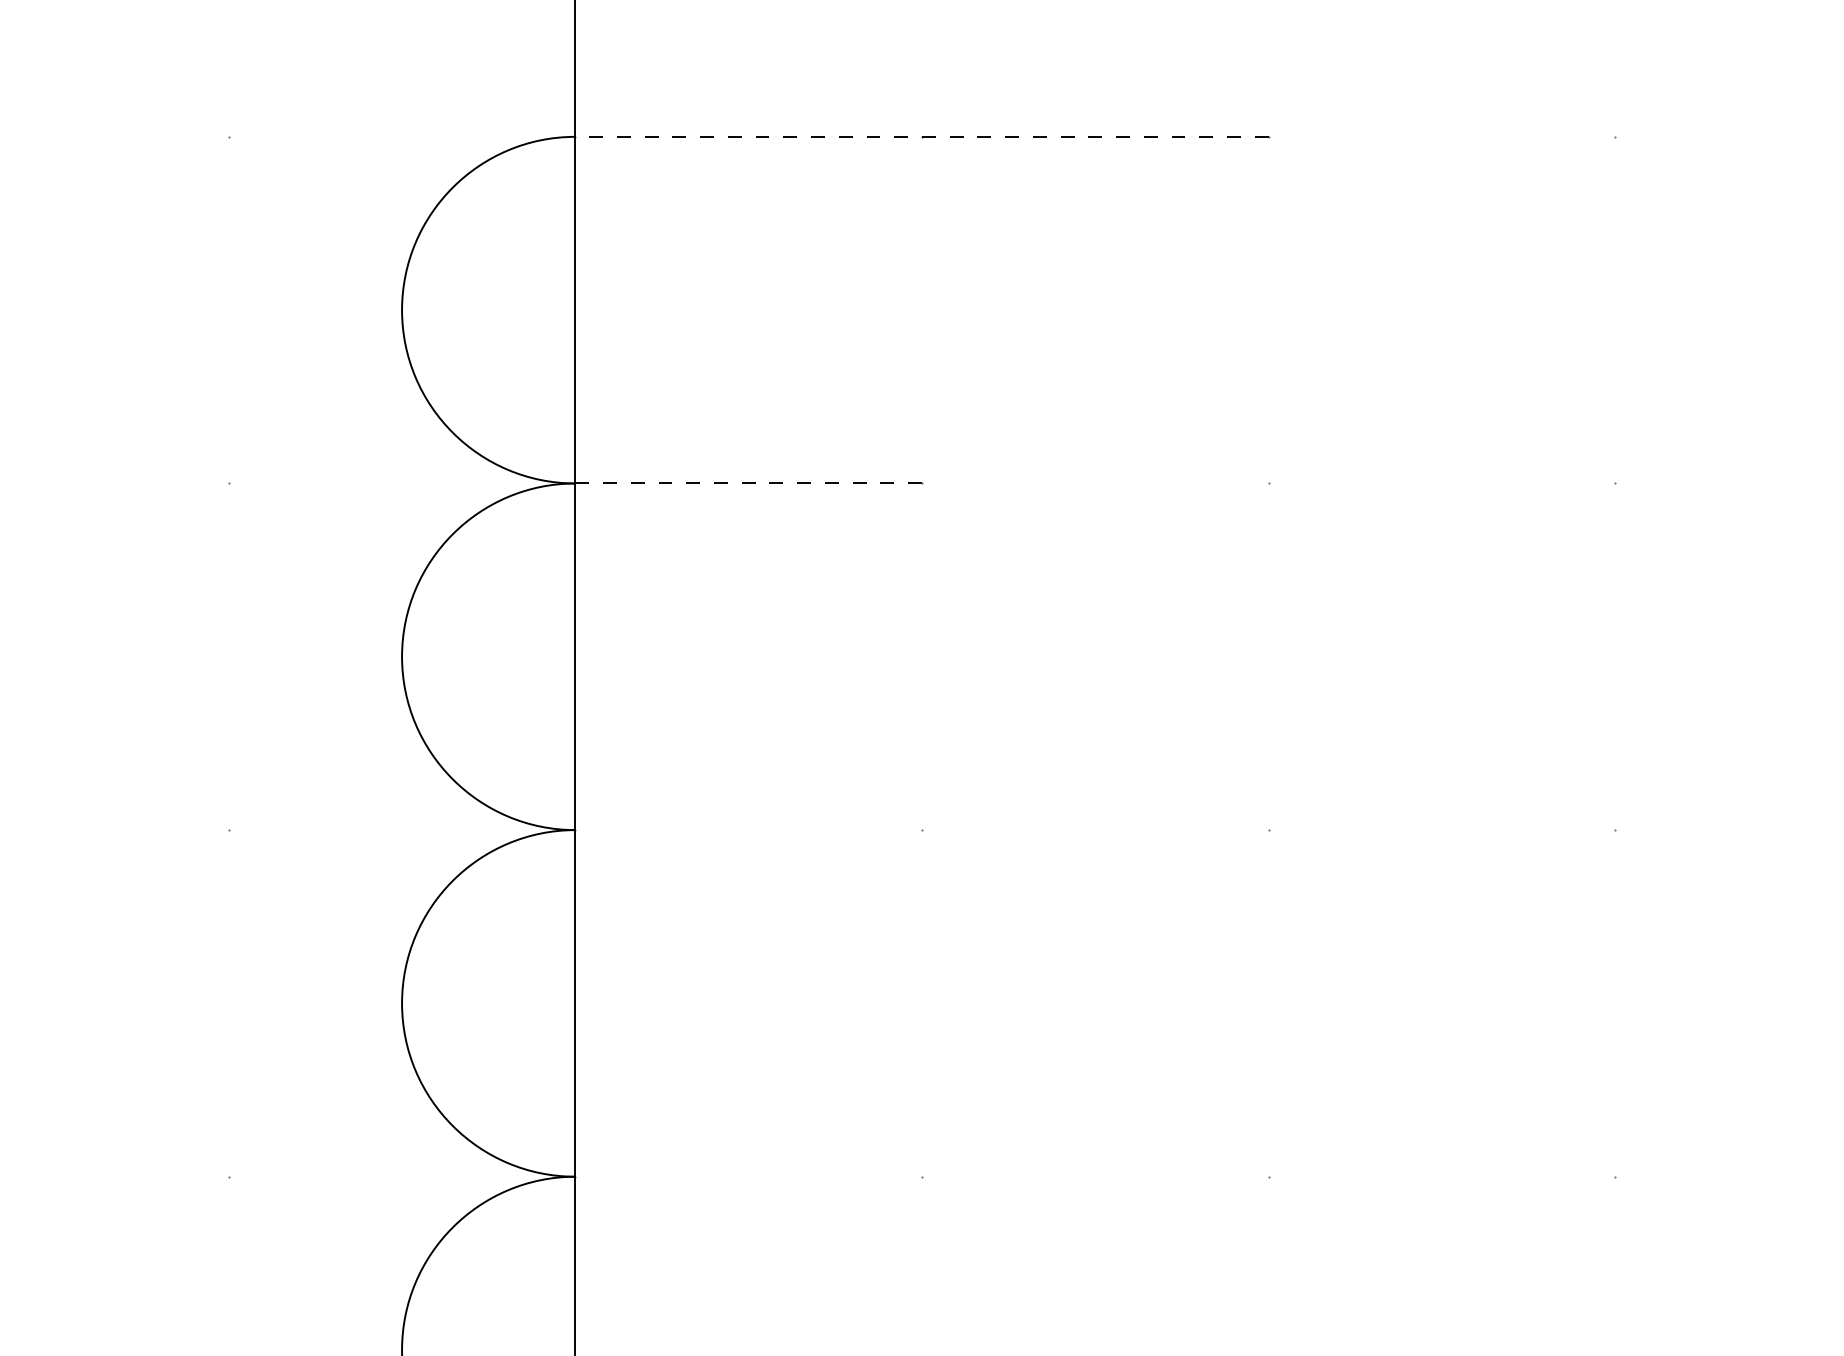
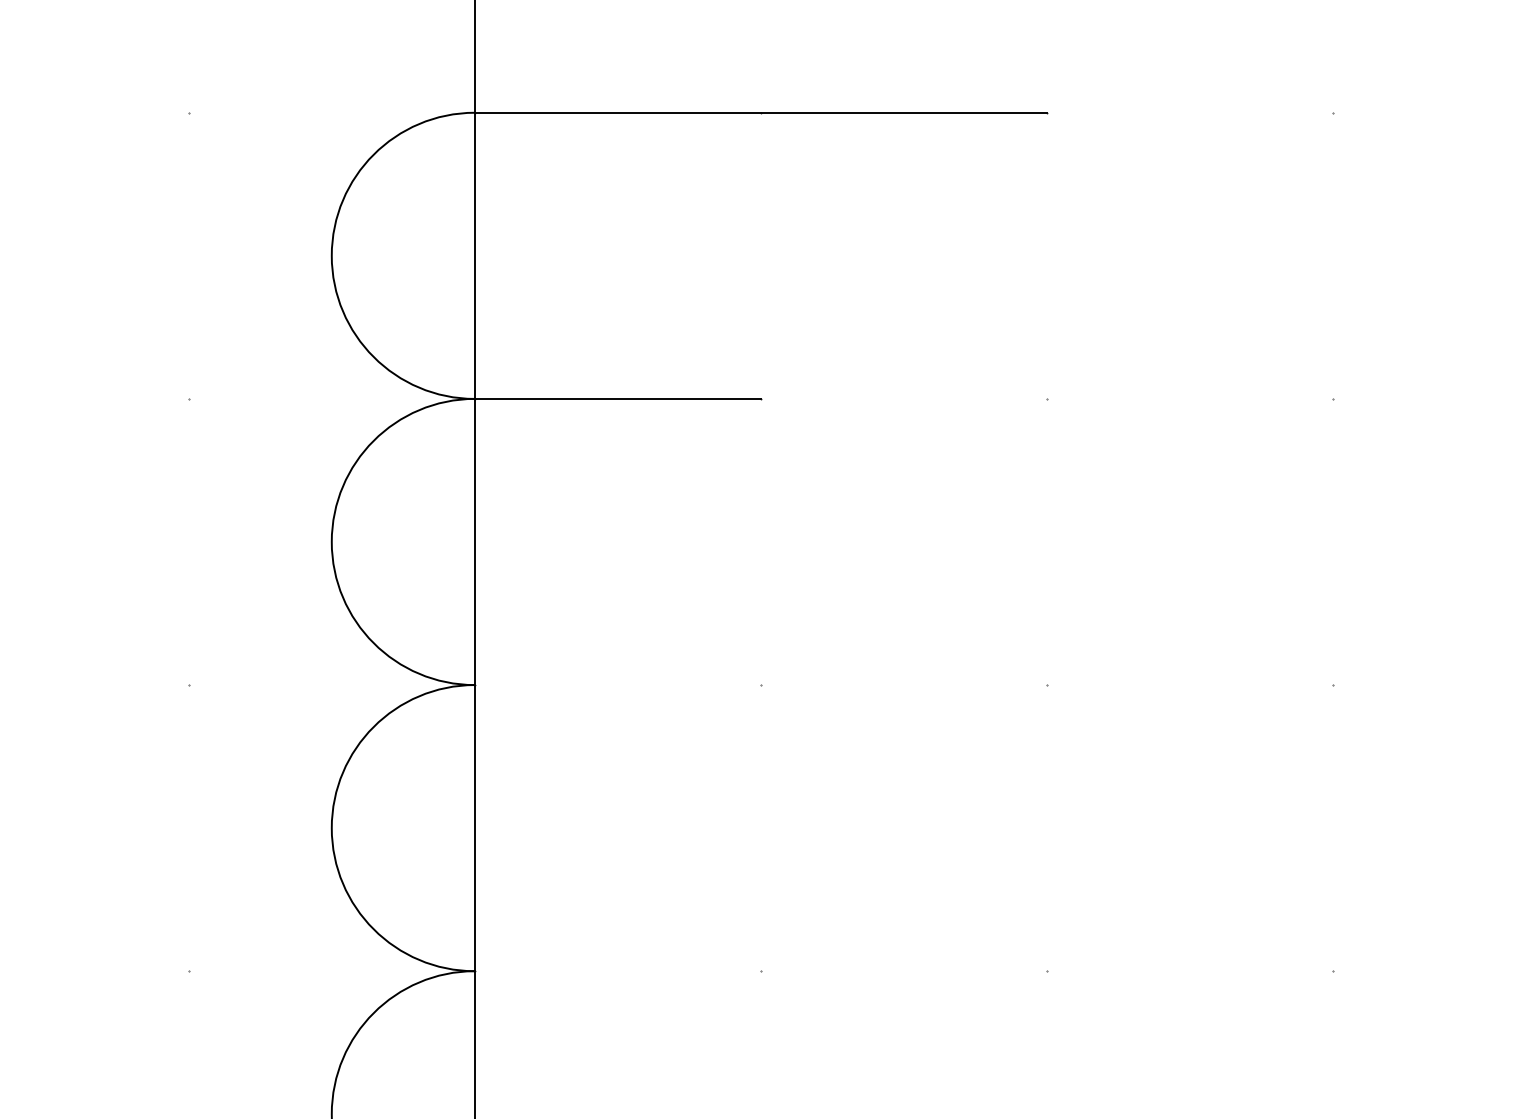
line: (921, 136) -> (760, 112), dashed -> solid
line: (748, 482) -> (617, 398), dashed -> solid

